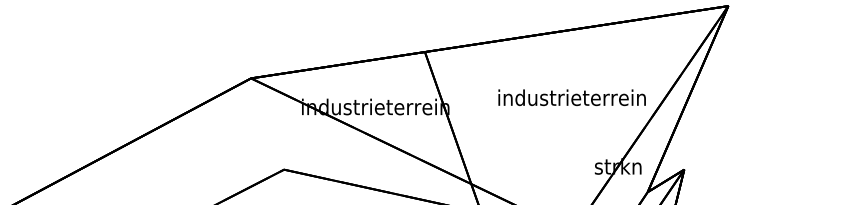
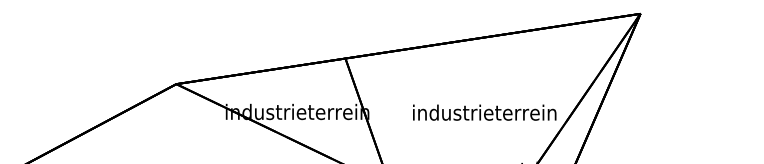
text: (571, 97) -> (484, 112), moved

